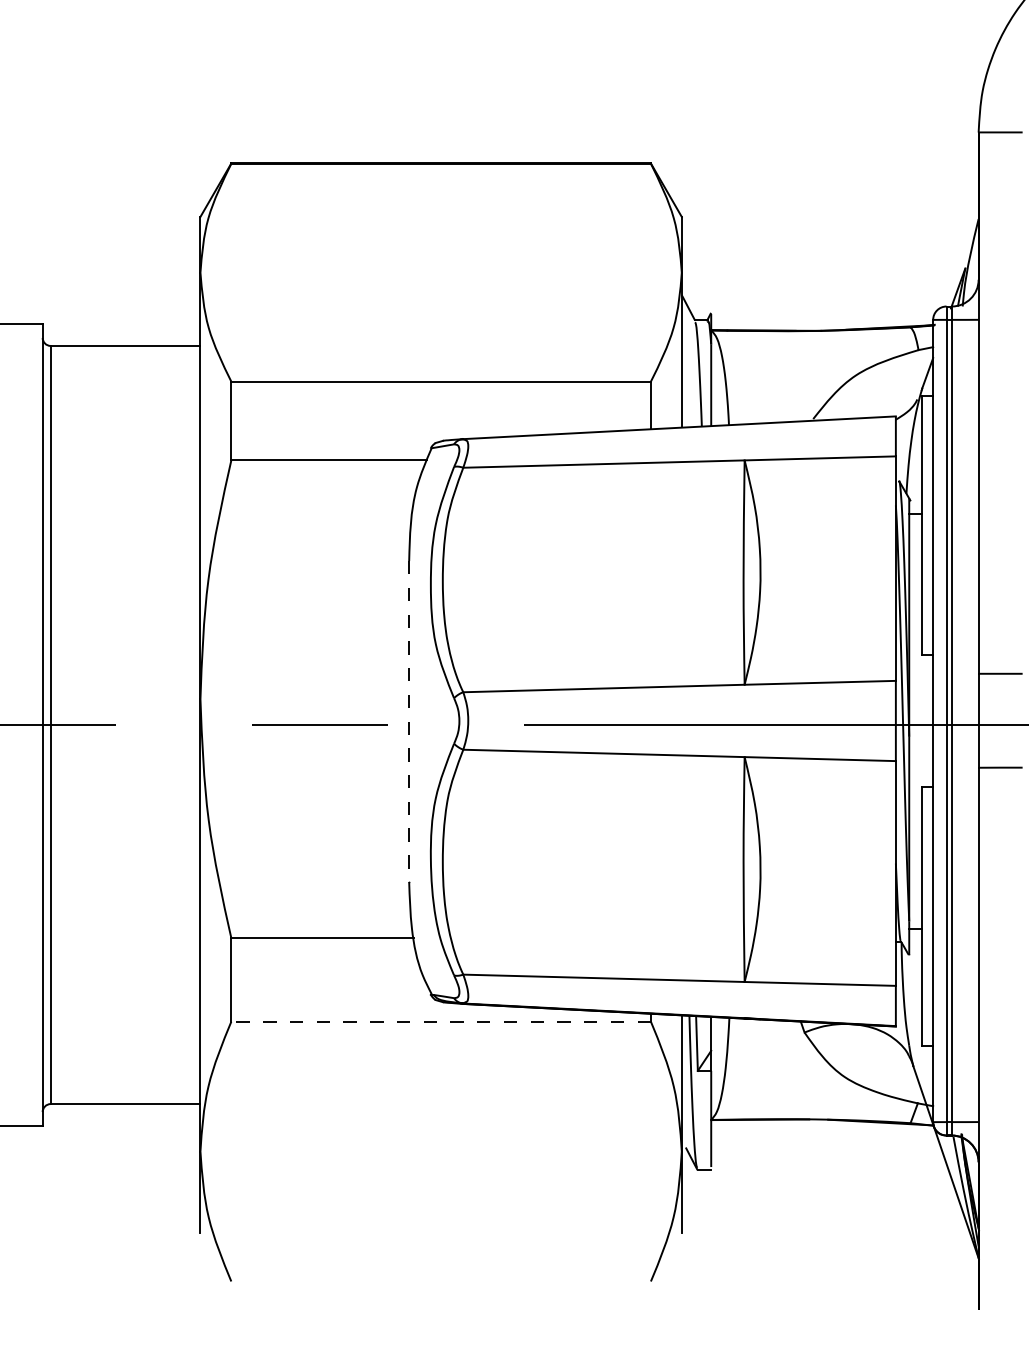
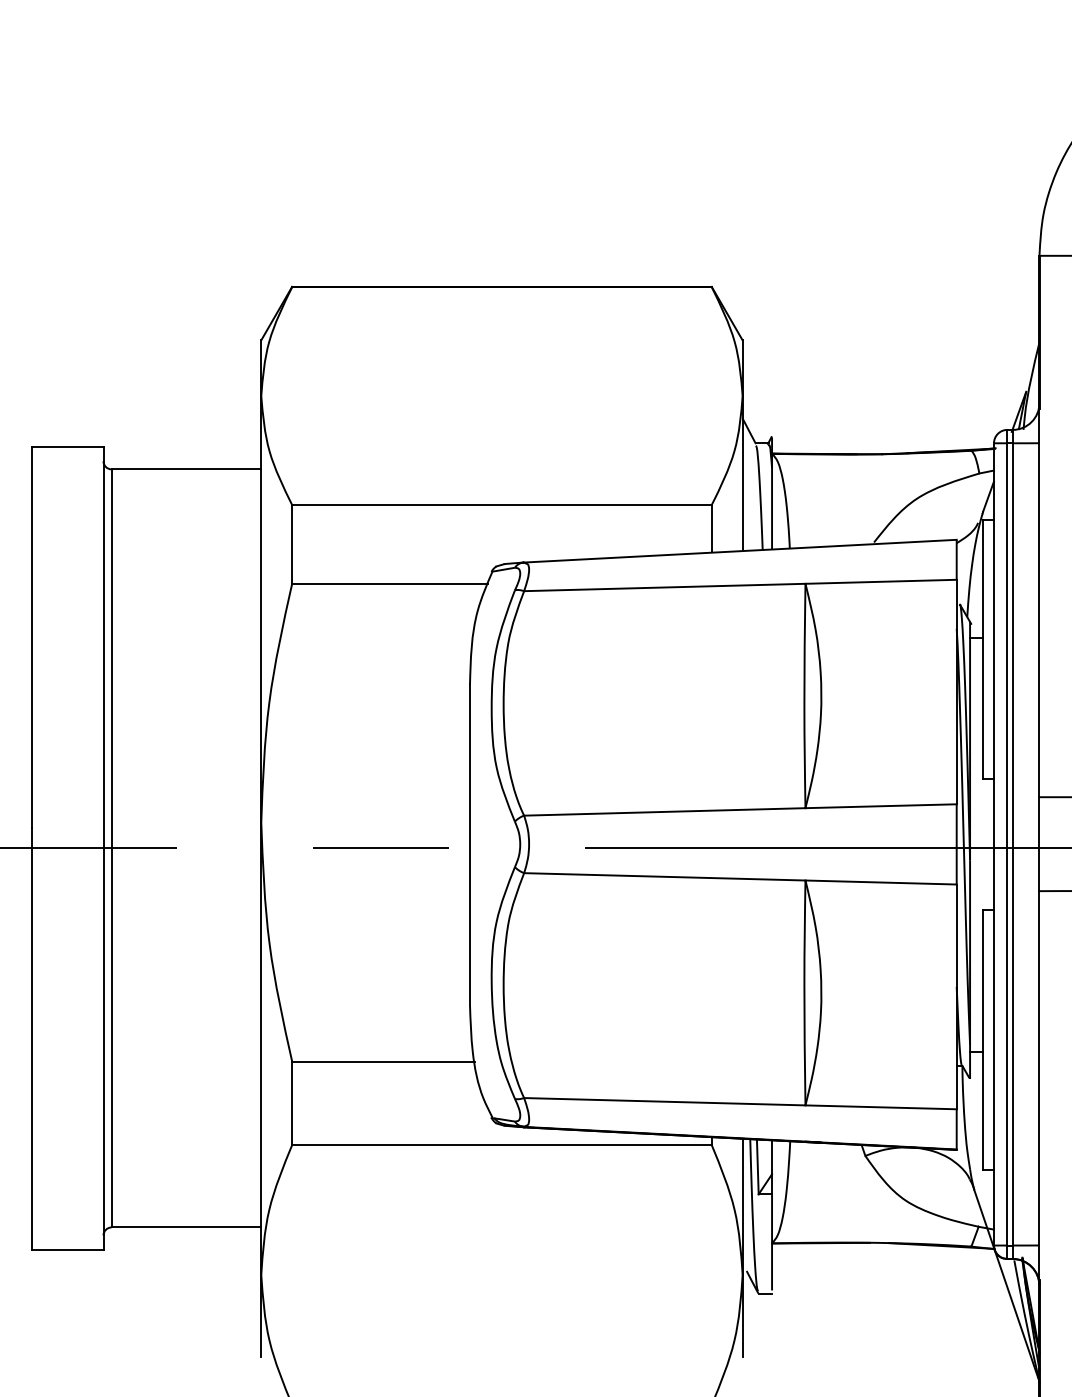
line: (409, 722) -> (470, 845), dashed -> solid
line: (440, 1022) -> (501, 1145), dashed -> solid

